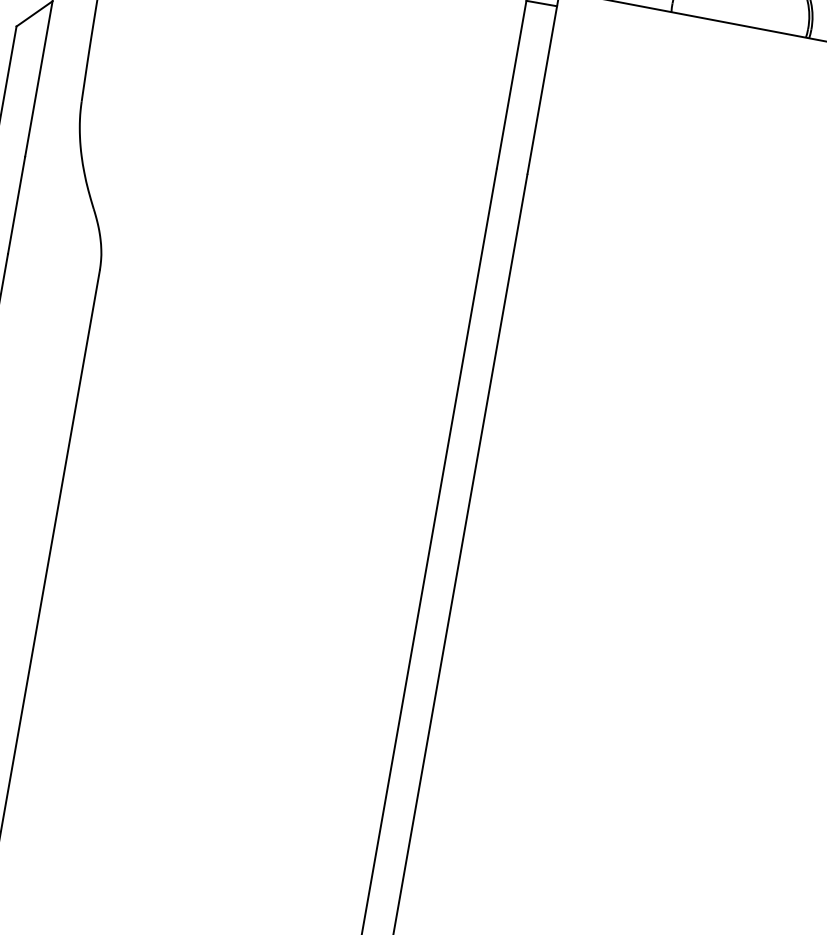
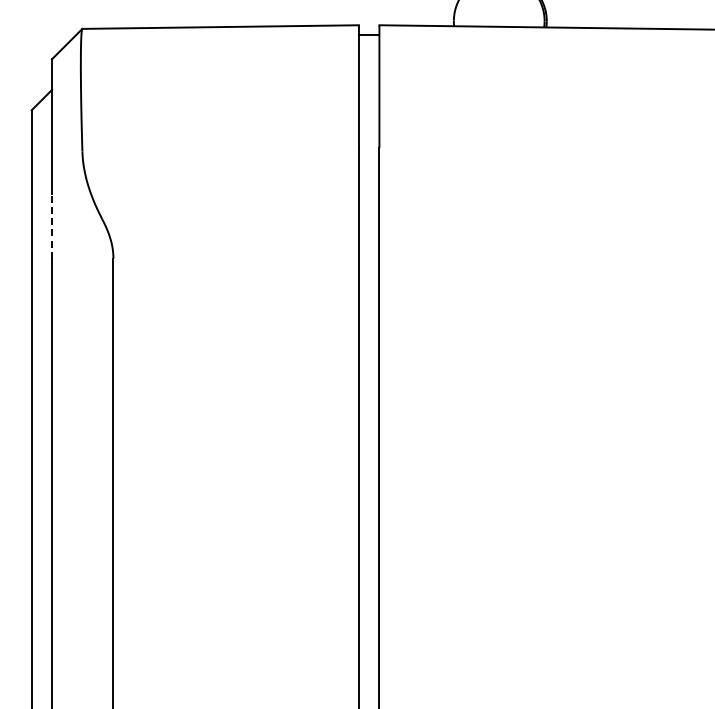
line: (17, 204) -> (52, 225), solid -> dashed

